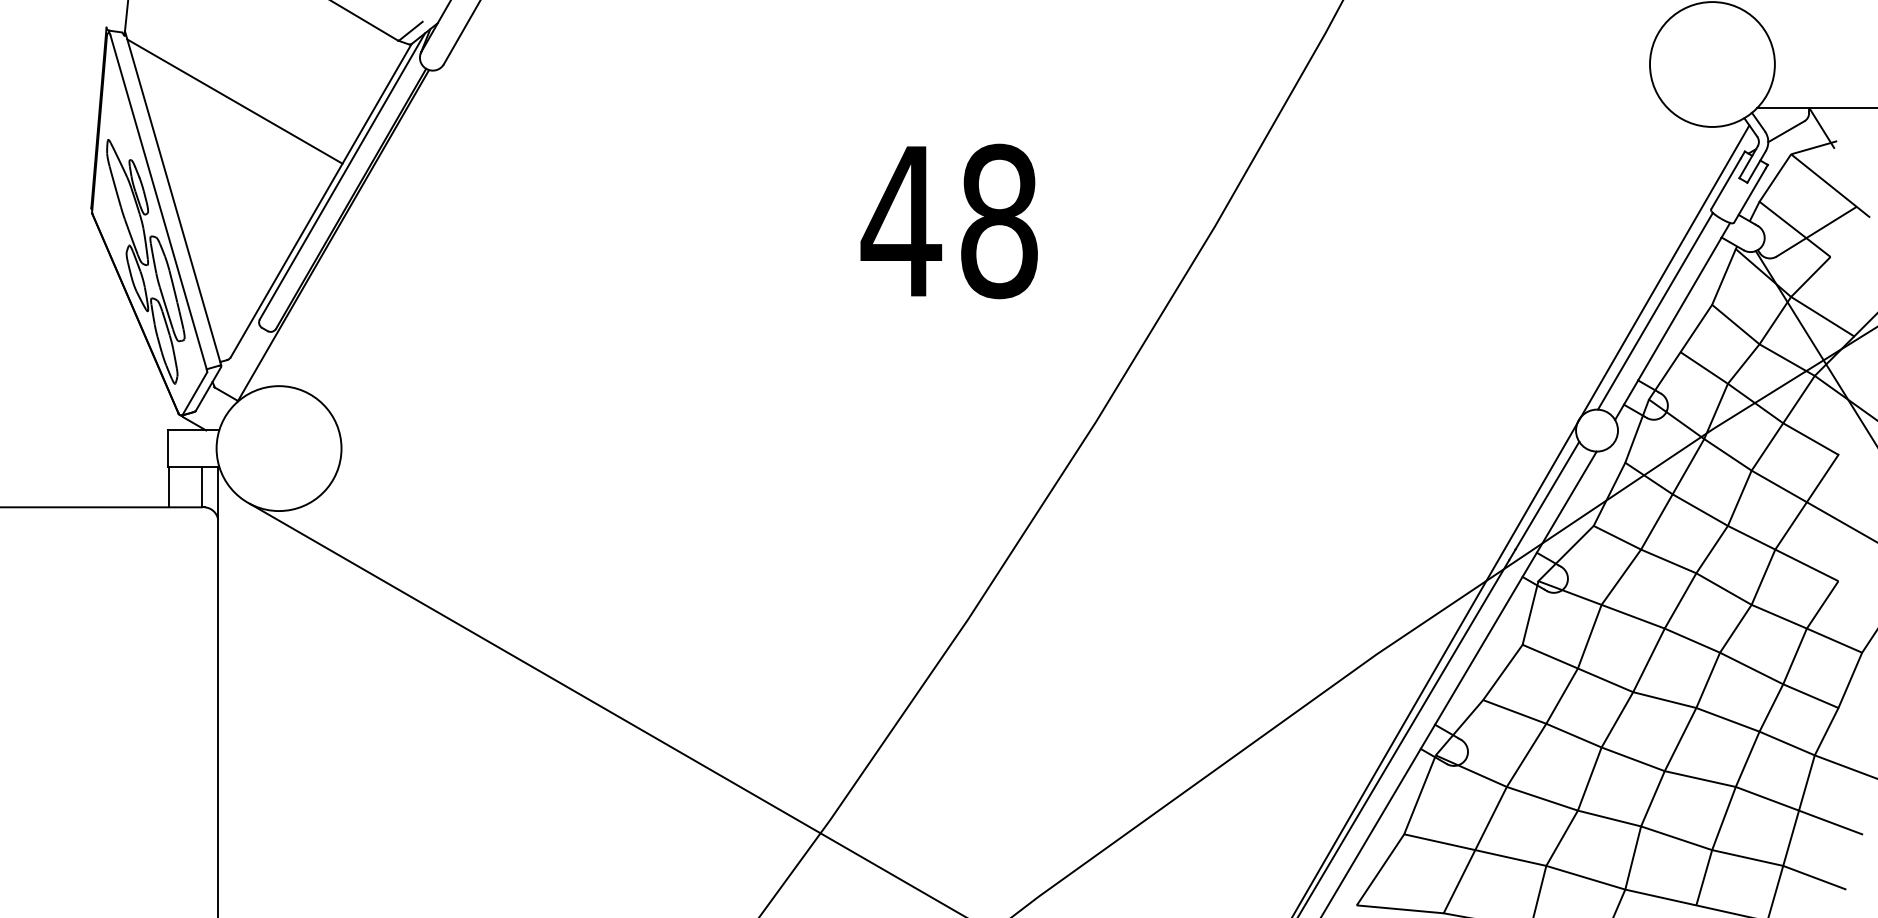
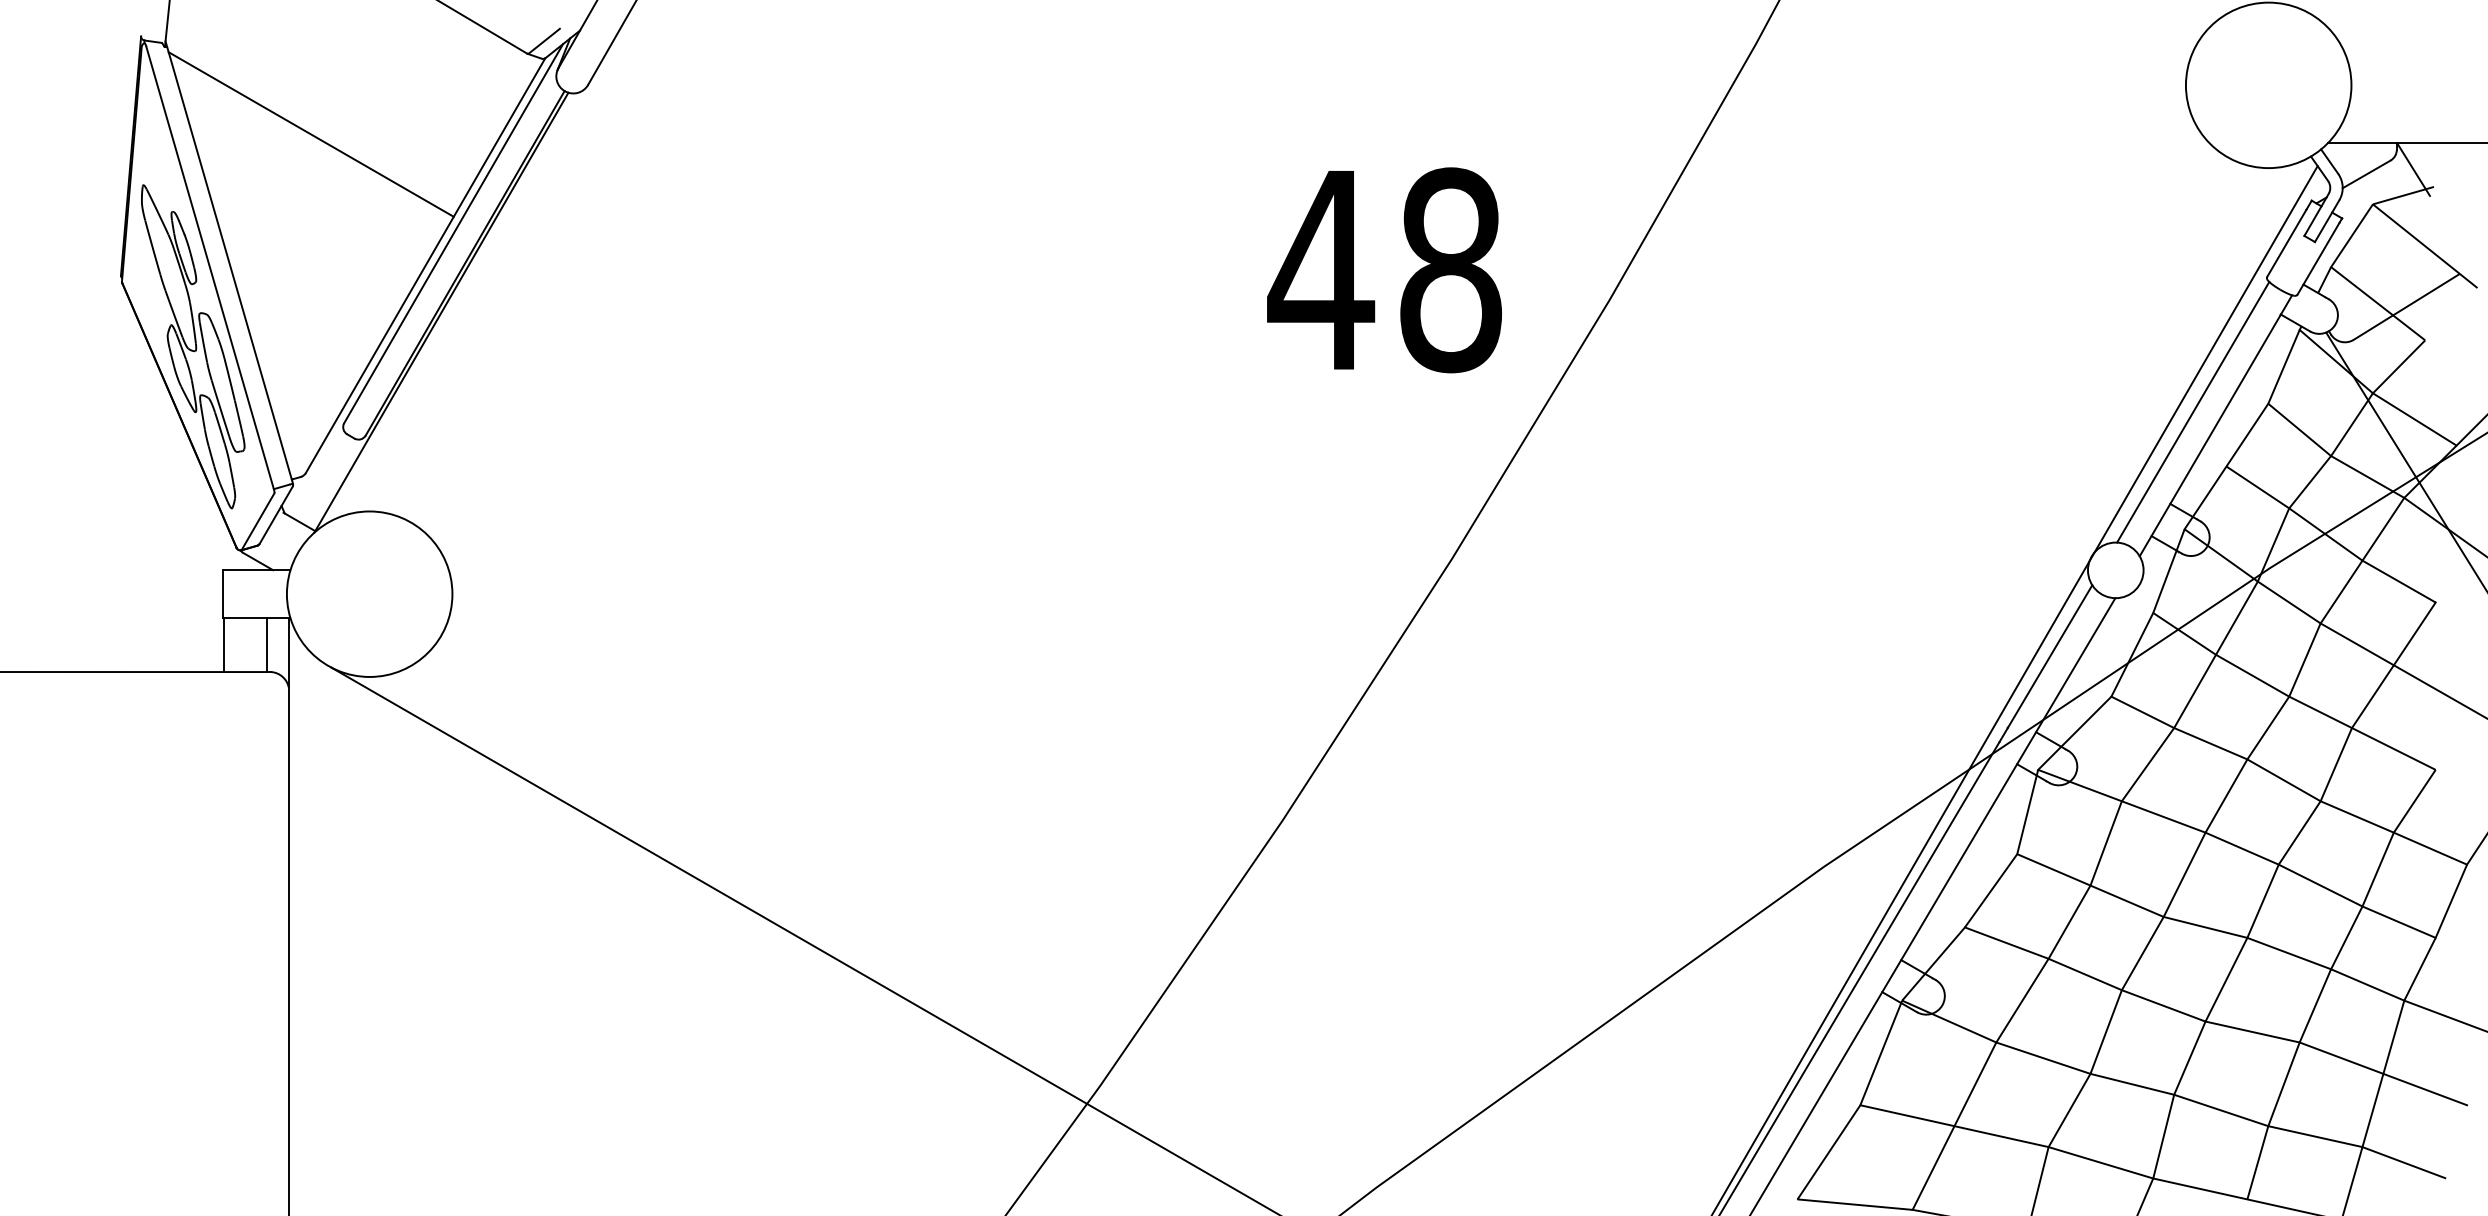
text: (949, 221) -> (1384, 270), moved

